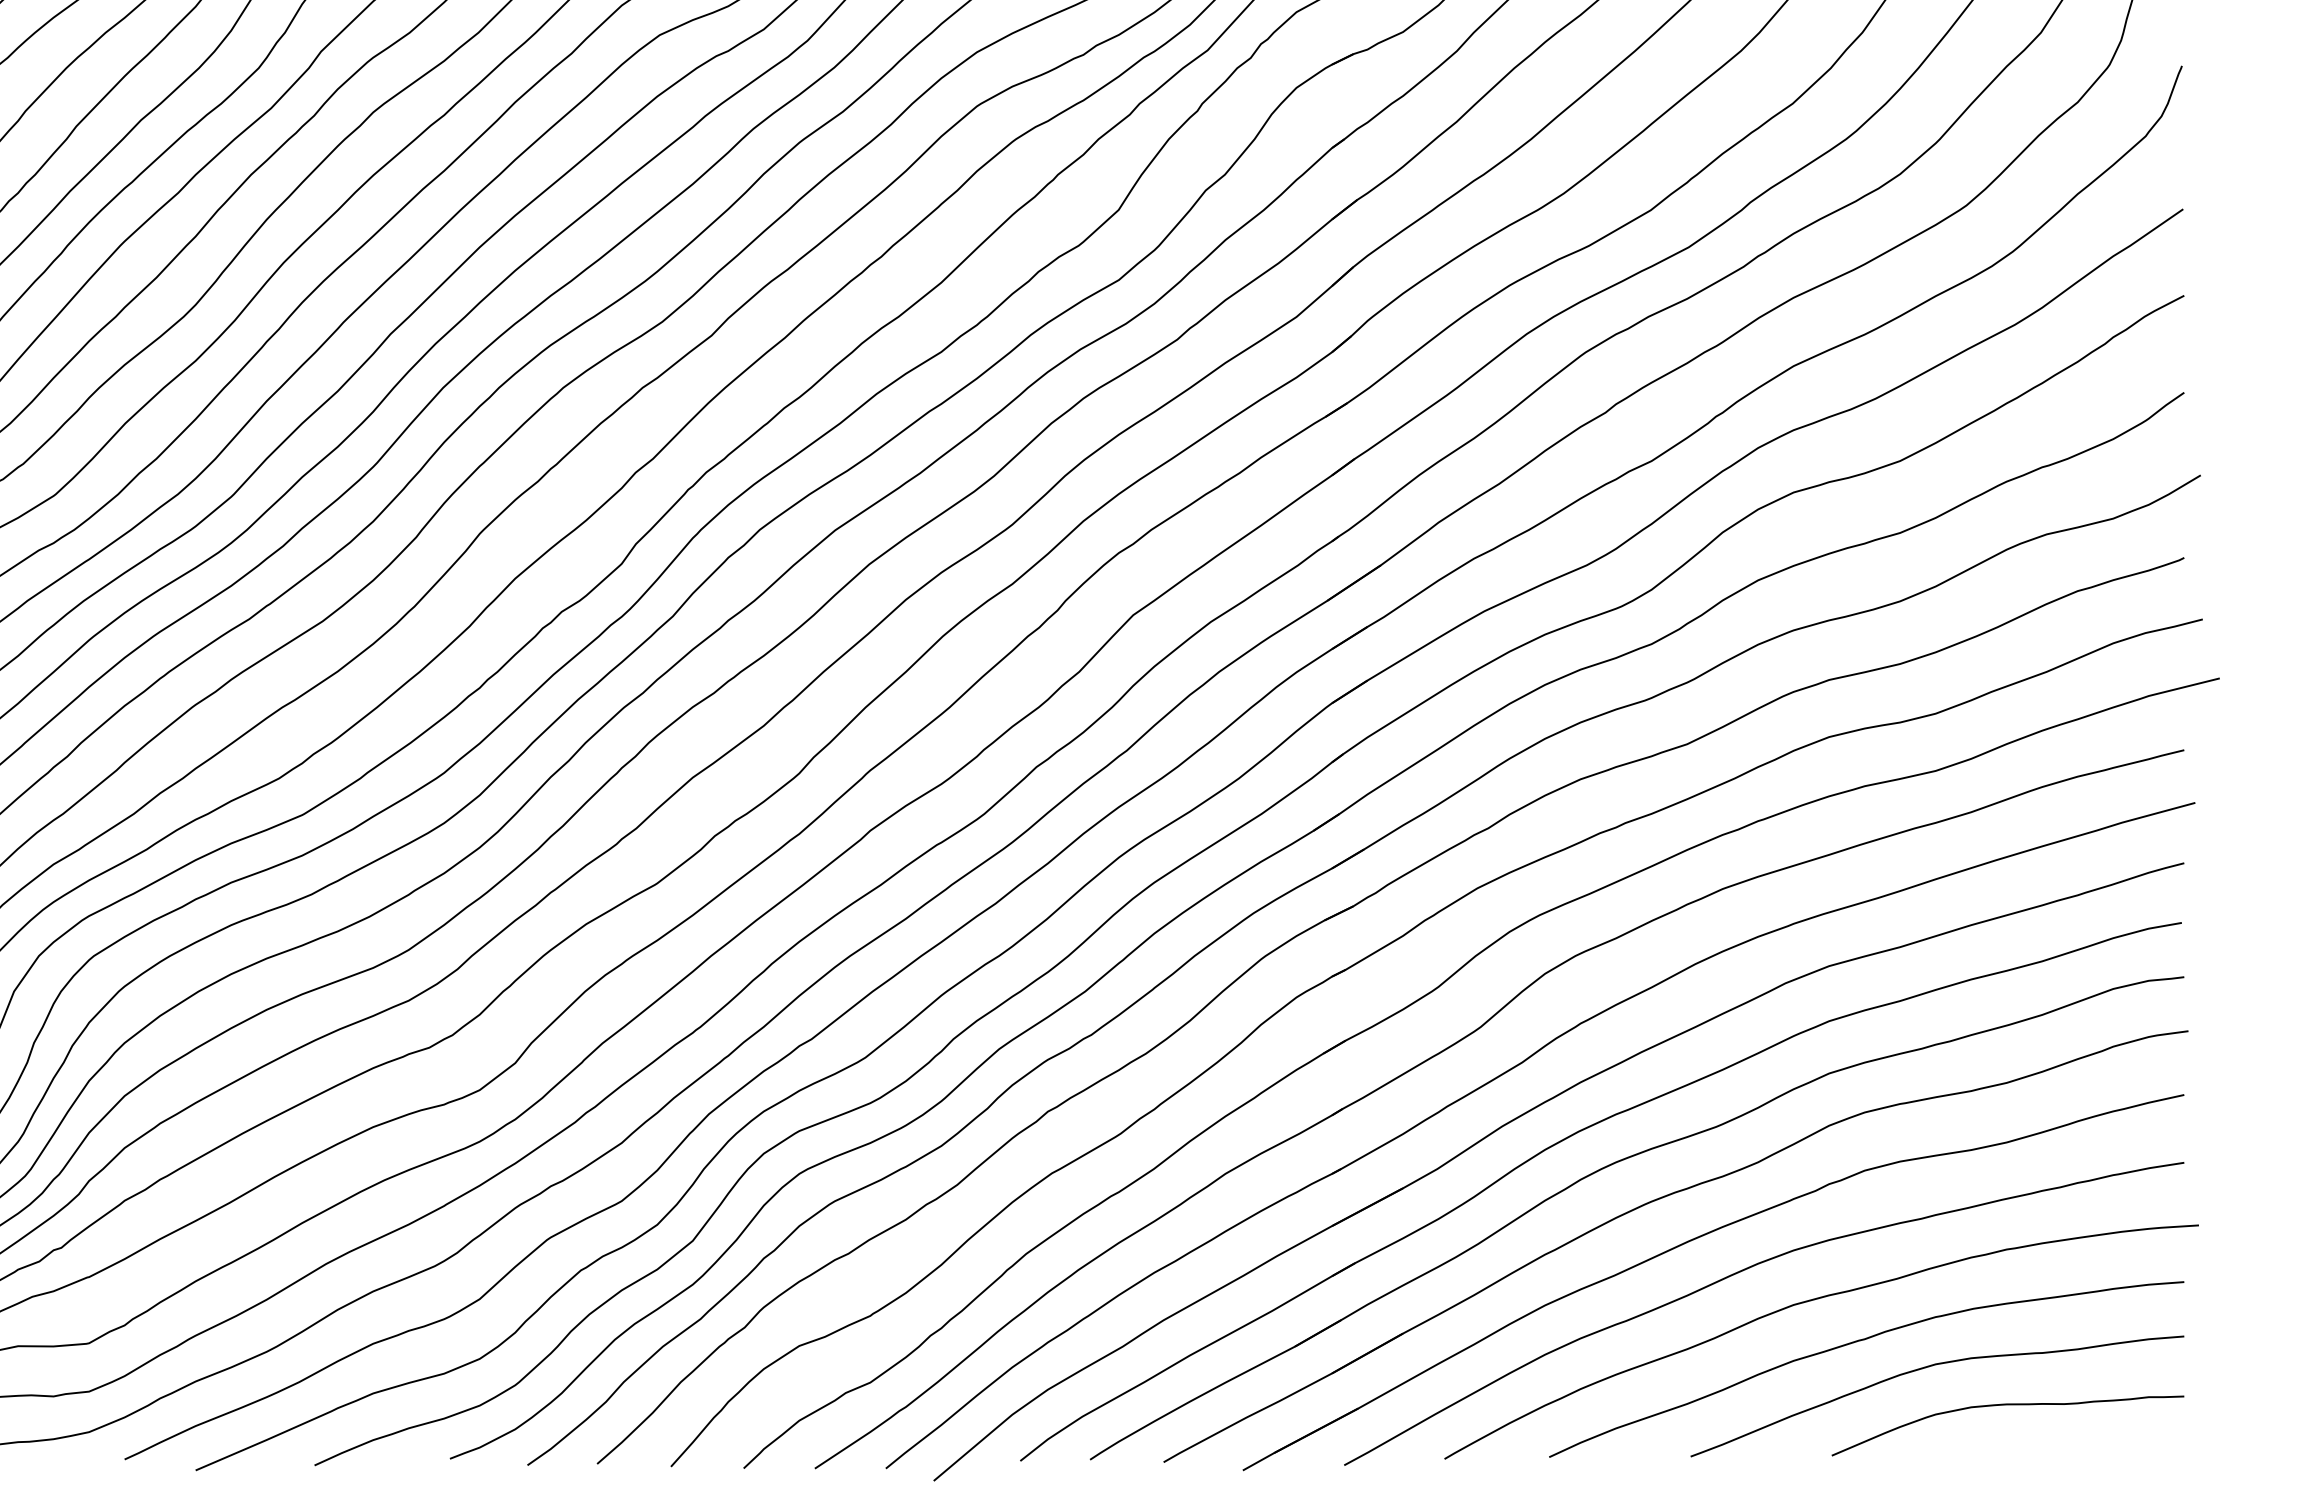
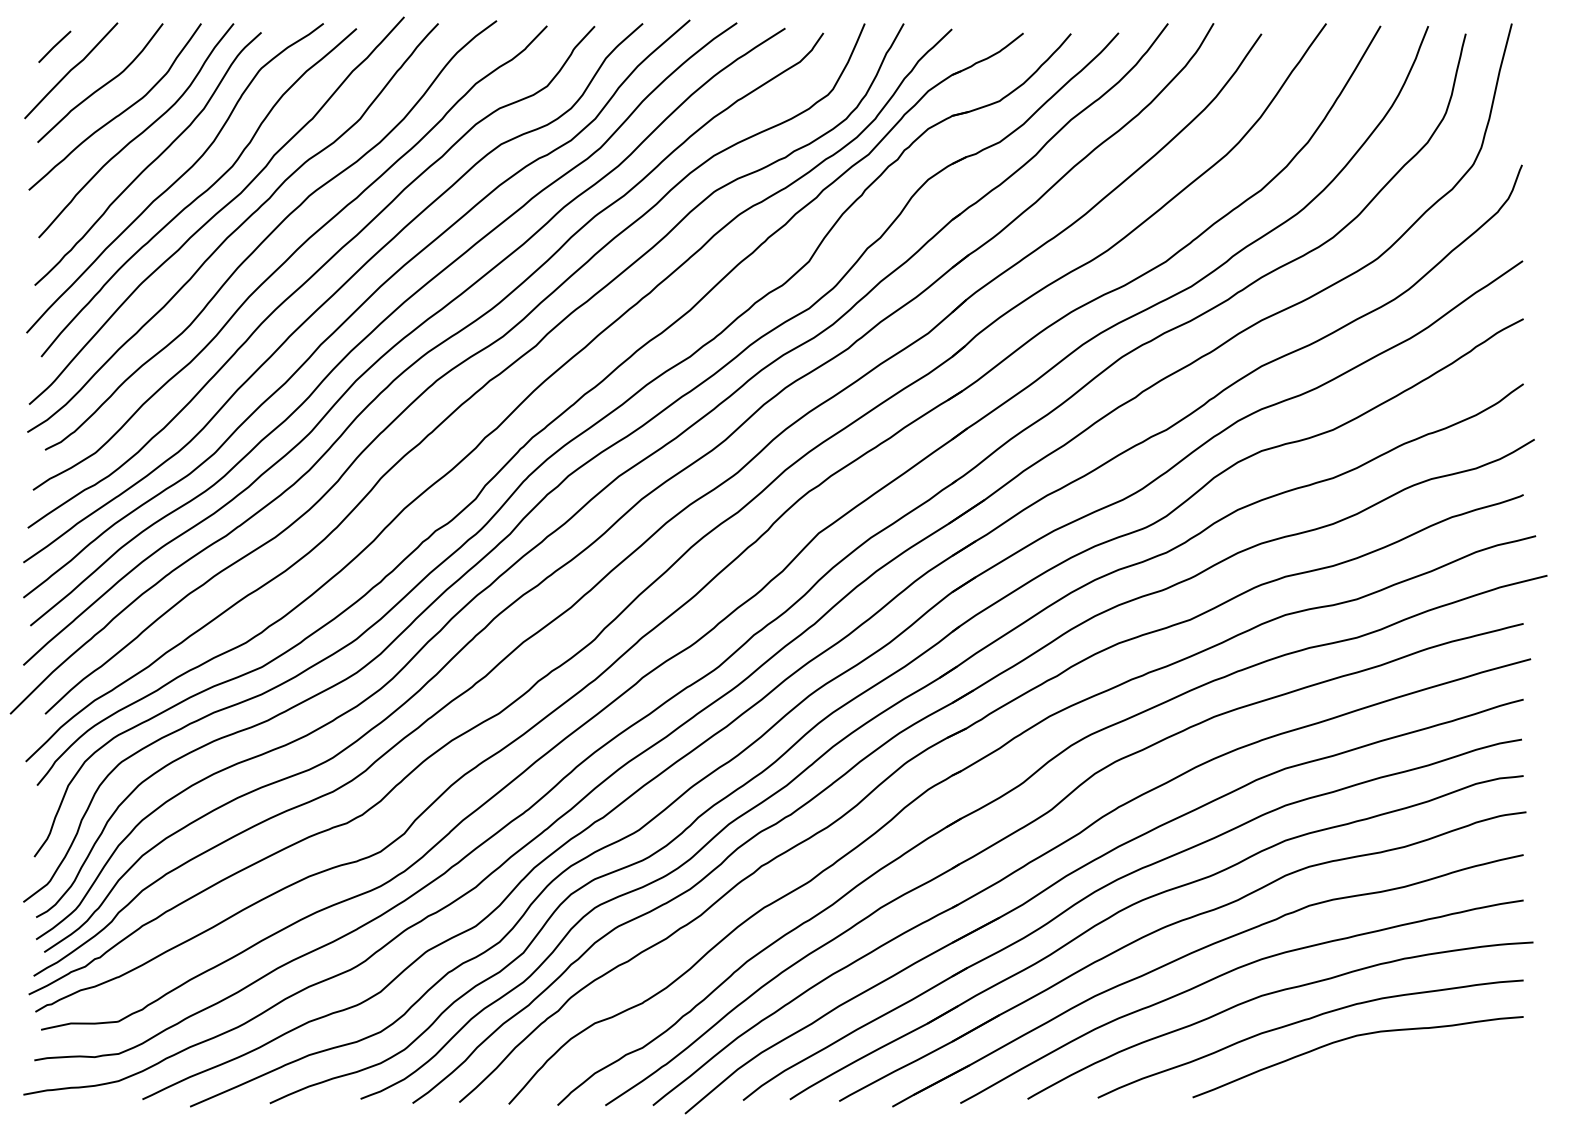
curve: (2008, 1405) -> (1405, 1063), removed

